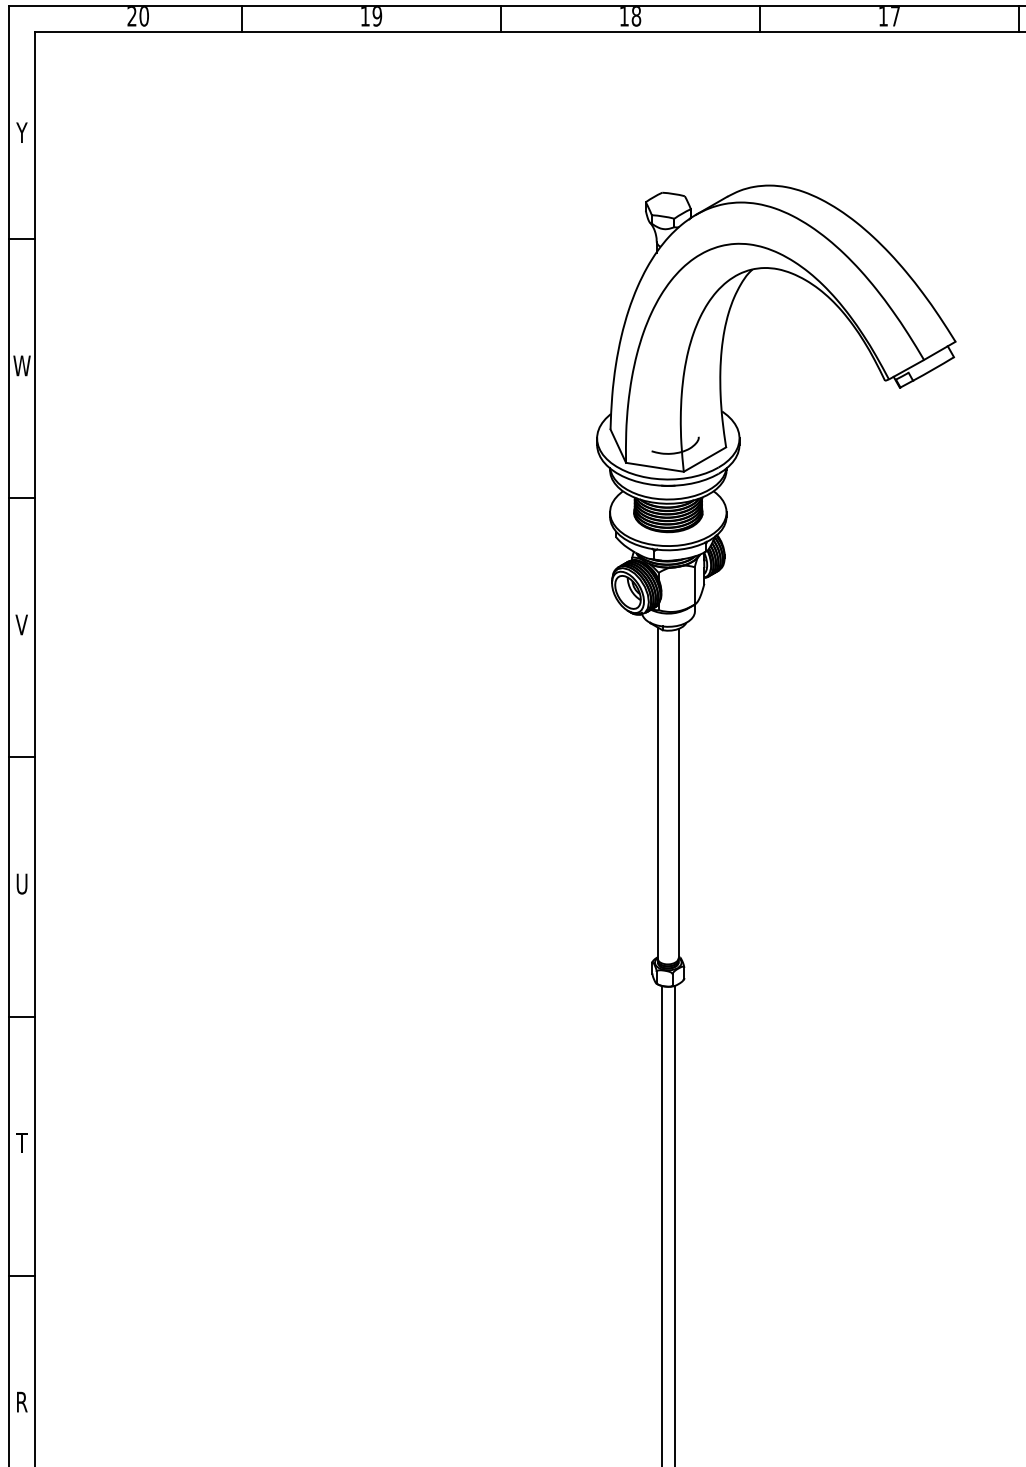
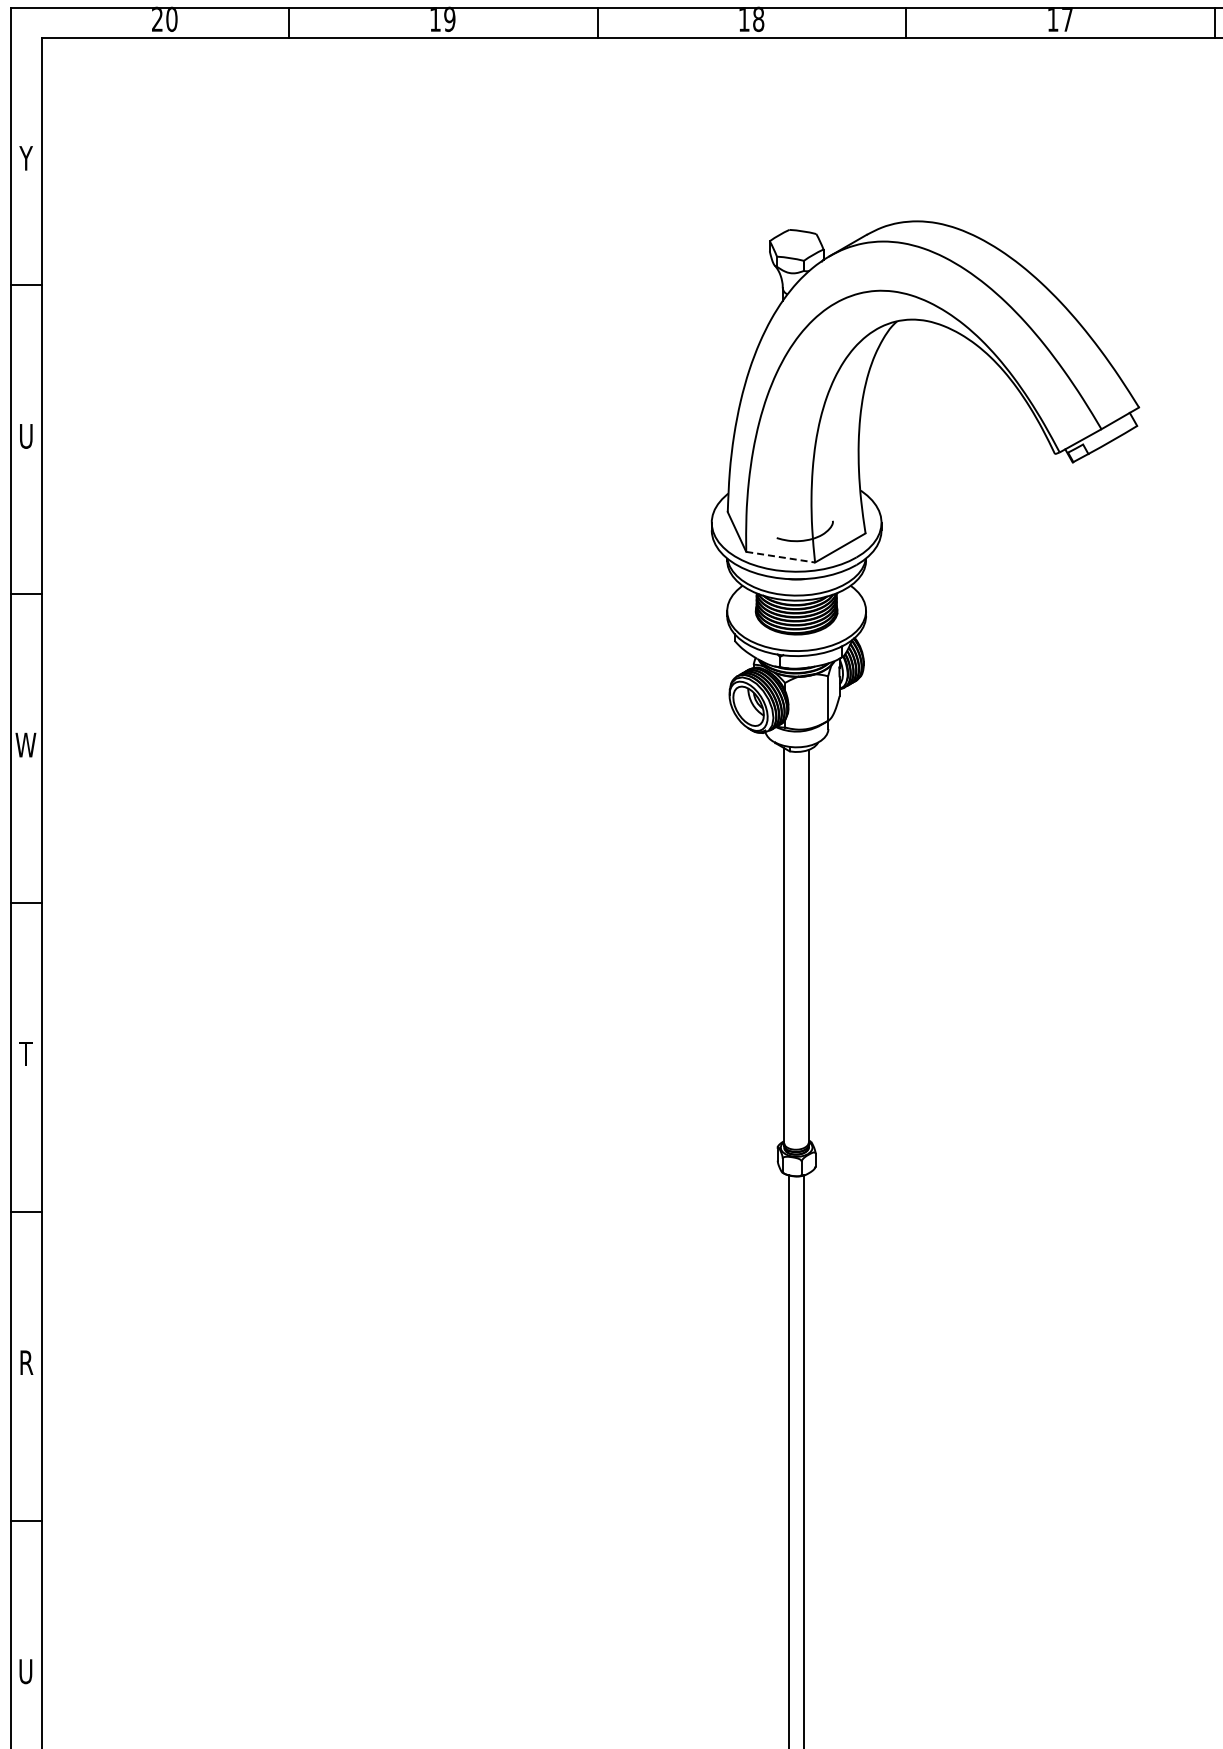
text: (21, 366) -> (25, 436), W -> U
line: (654, 467) -> (780, 557), solid -> dashed
text: (21, 624) -> (25, 744), V -> W
text: (21, 883) -> (25, 1053), U -> T
text: (22, 1142) -> (26, 1362), T -> R
text: (21, 1402) -> (25, 1671), R -> U

